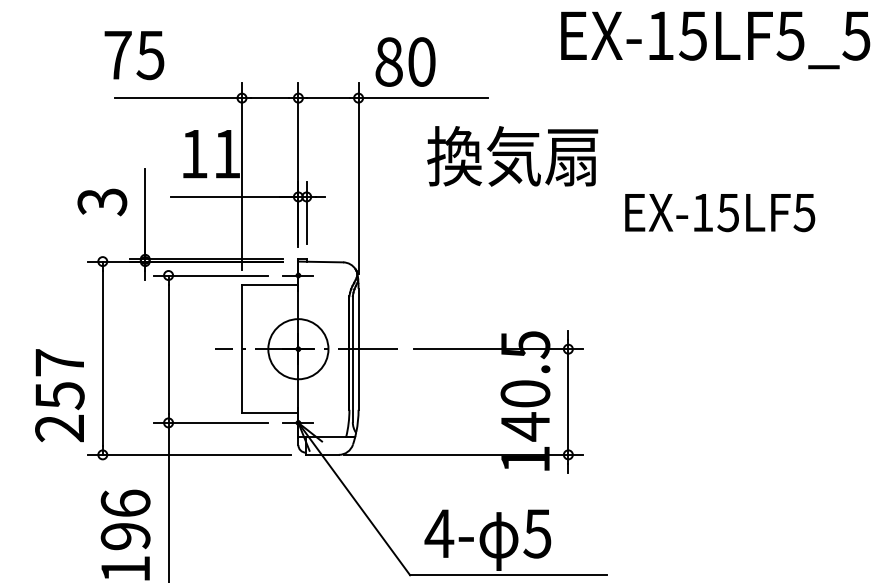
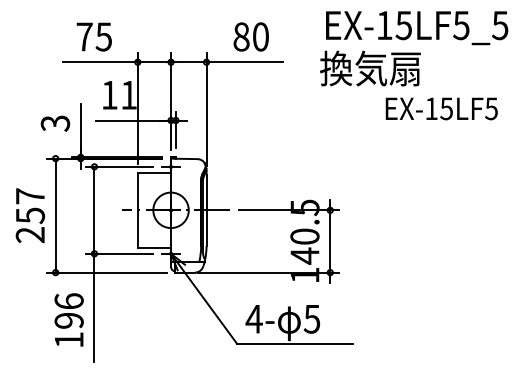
text: (132, 54) -> (93, 36), moved
text: (404, 61) -> (250, 36), moved
text: (512, 156) -> (370, 68), moved
text: (719, 212) -> (441, 108), moved
text: (58, 395) -> (29, 215), moved

